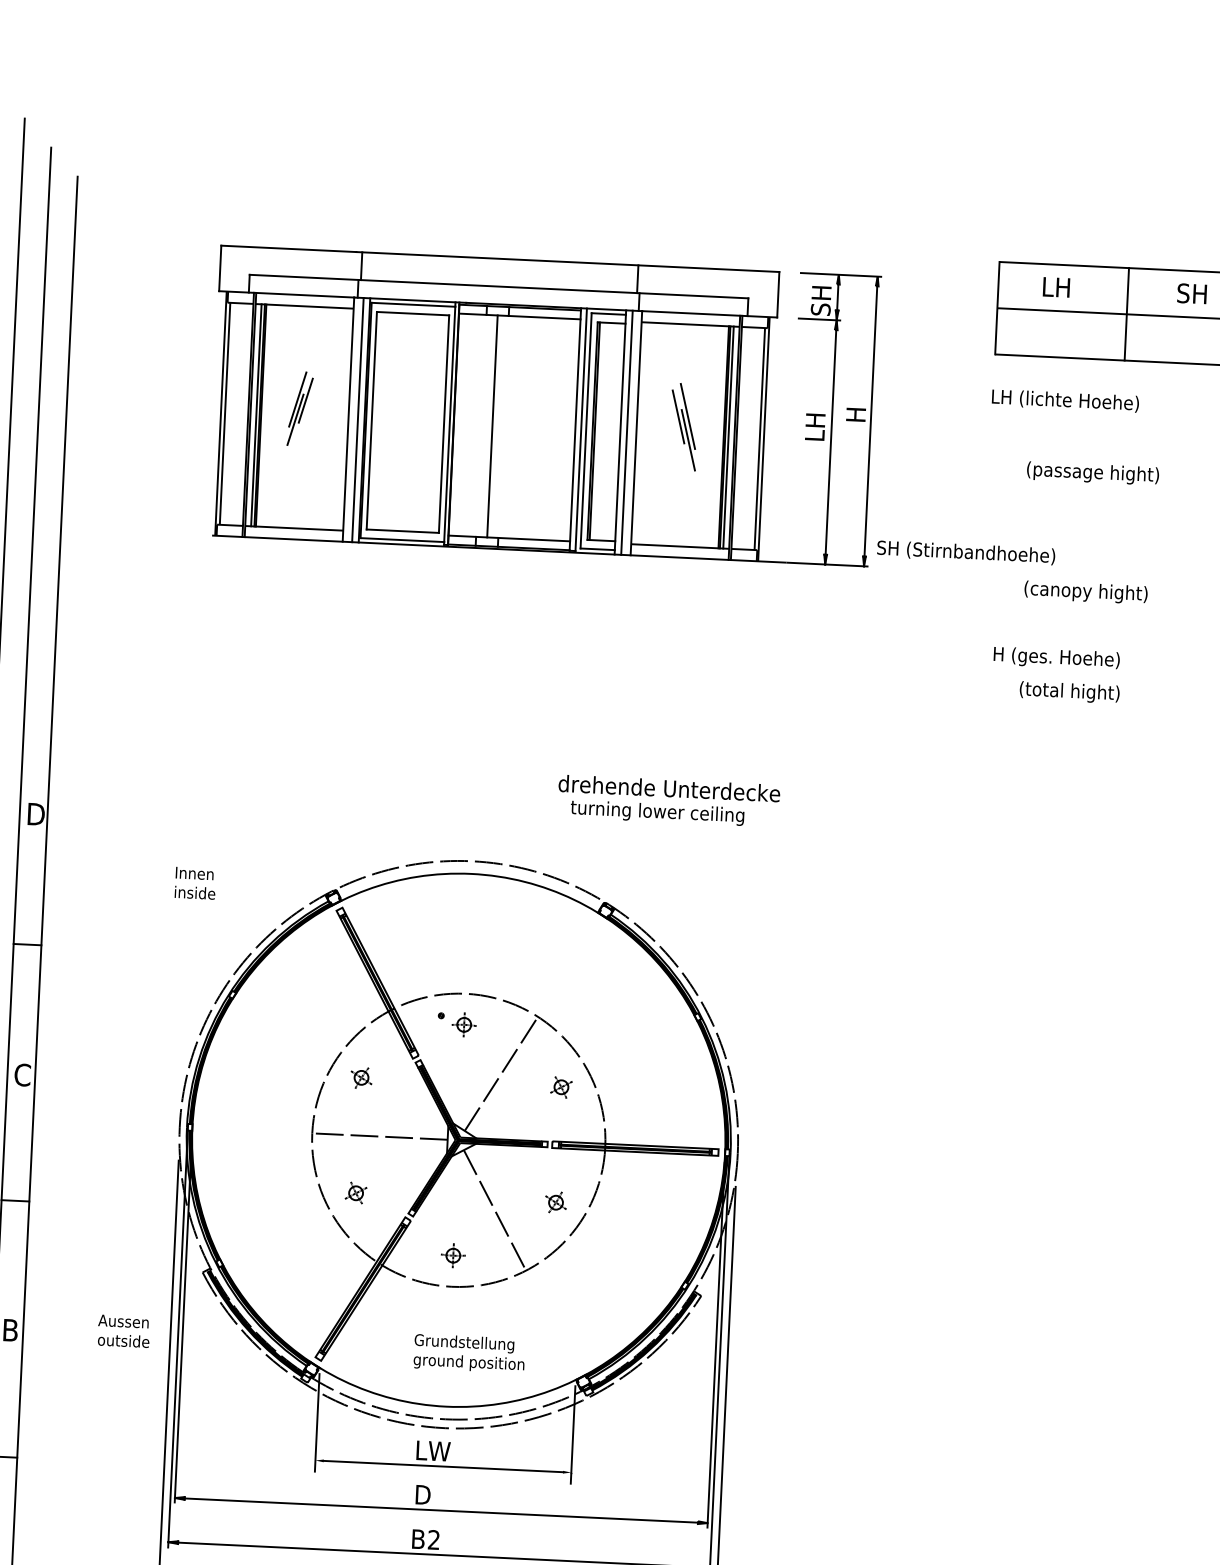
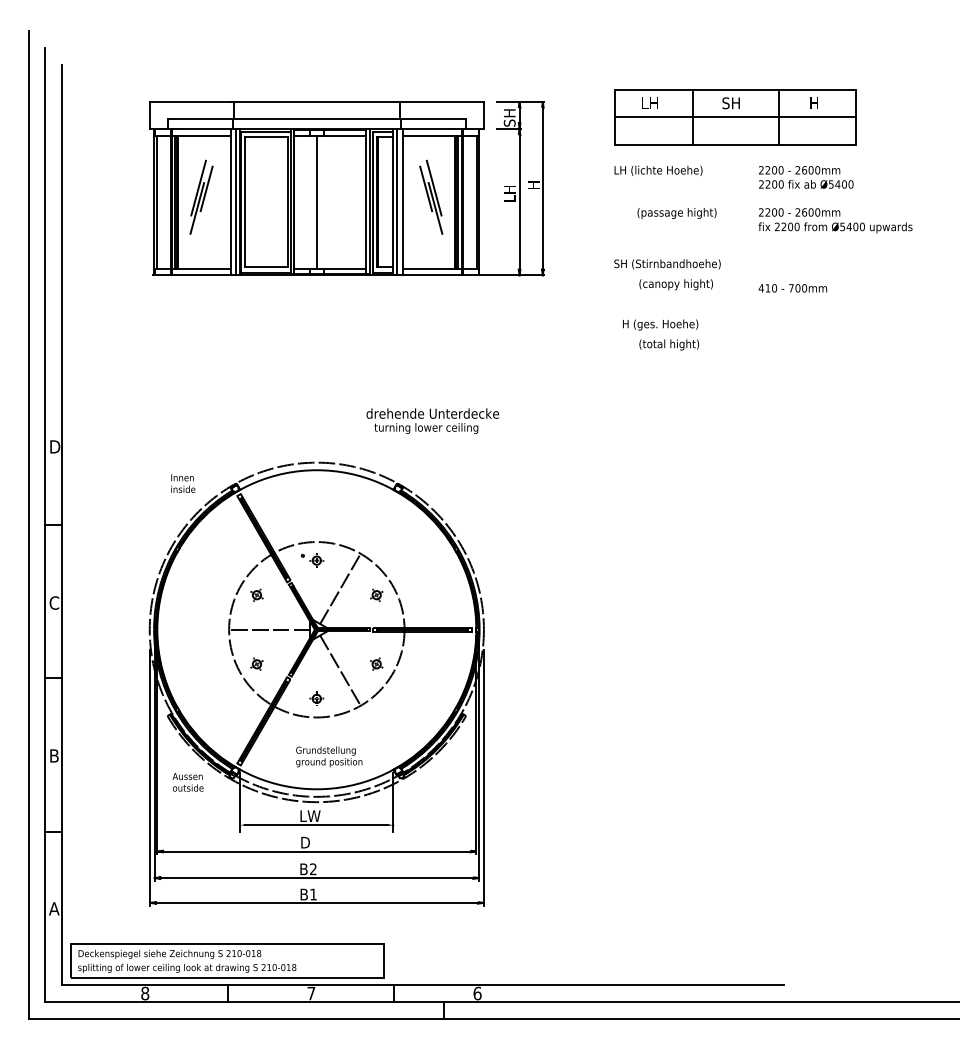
part: (300, 407) -> (201, 196), size x1.67
part: (684, 425) -> (431, 196), size x1.43
text: (966, 552) -> (667, 264), moved
text: (195, 883) -> (183, 483), moved
text: (122, 1331) -> (187, 782), moved

